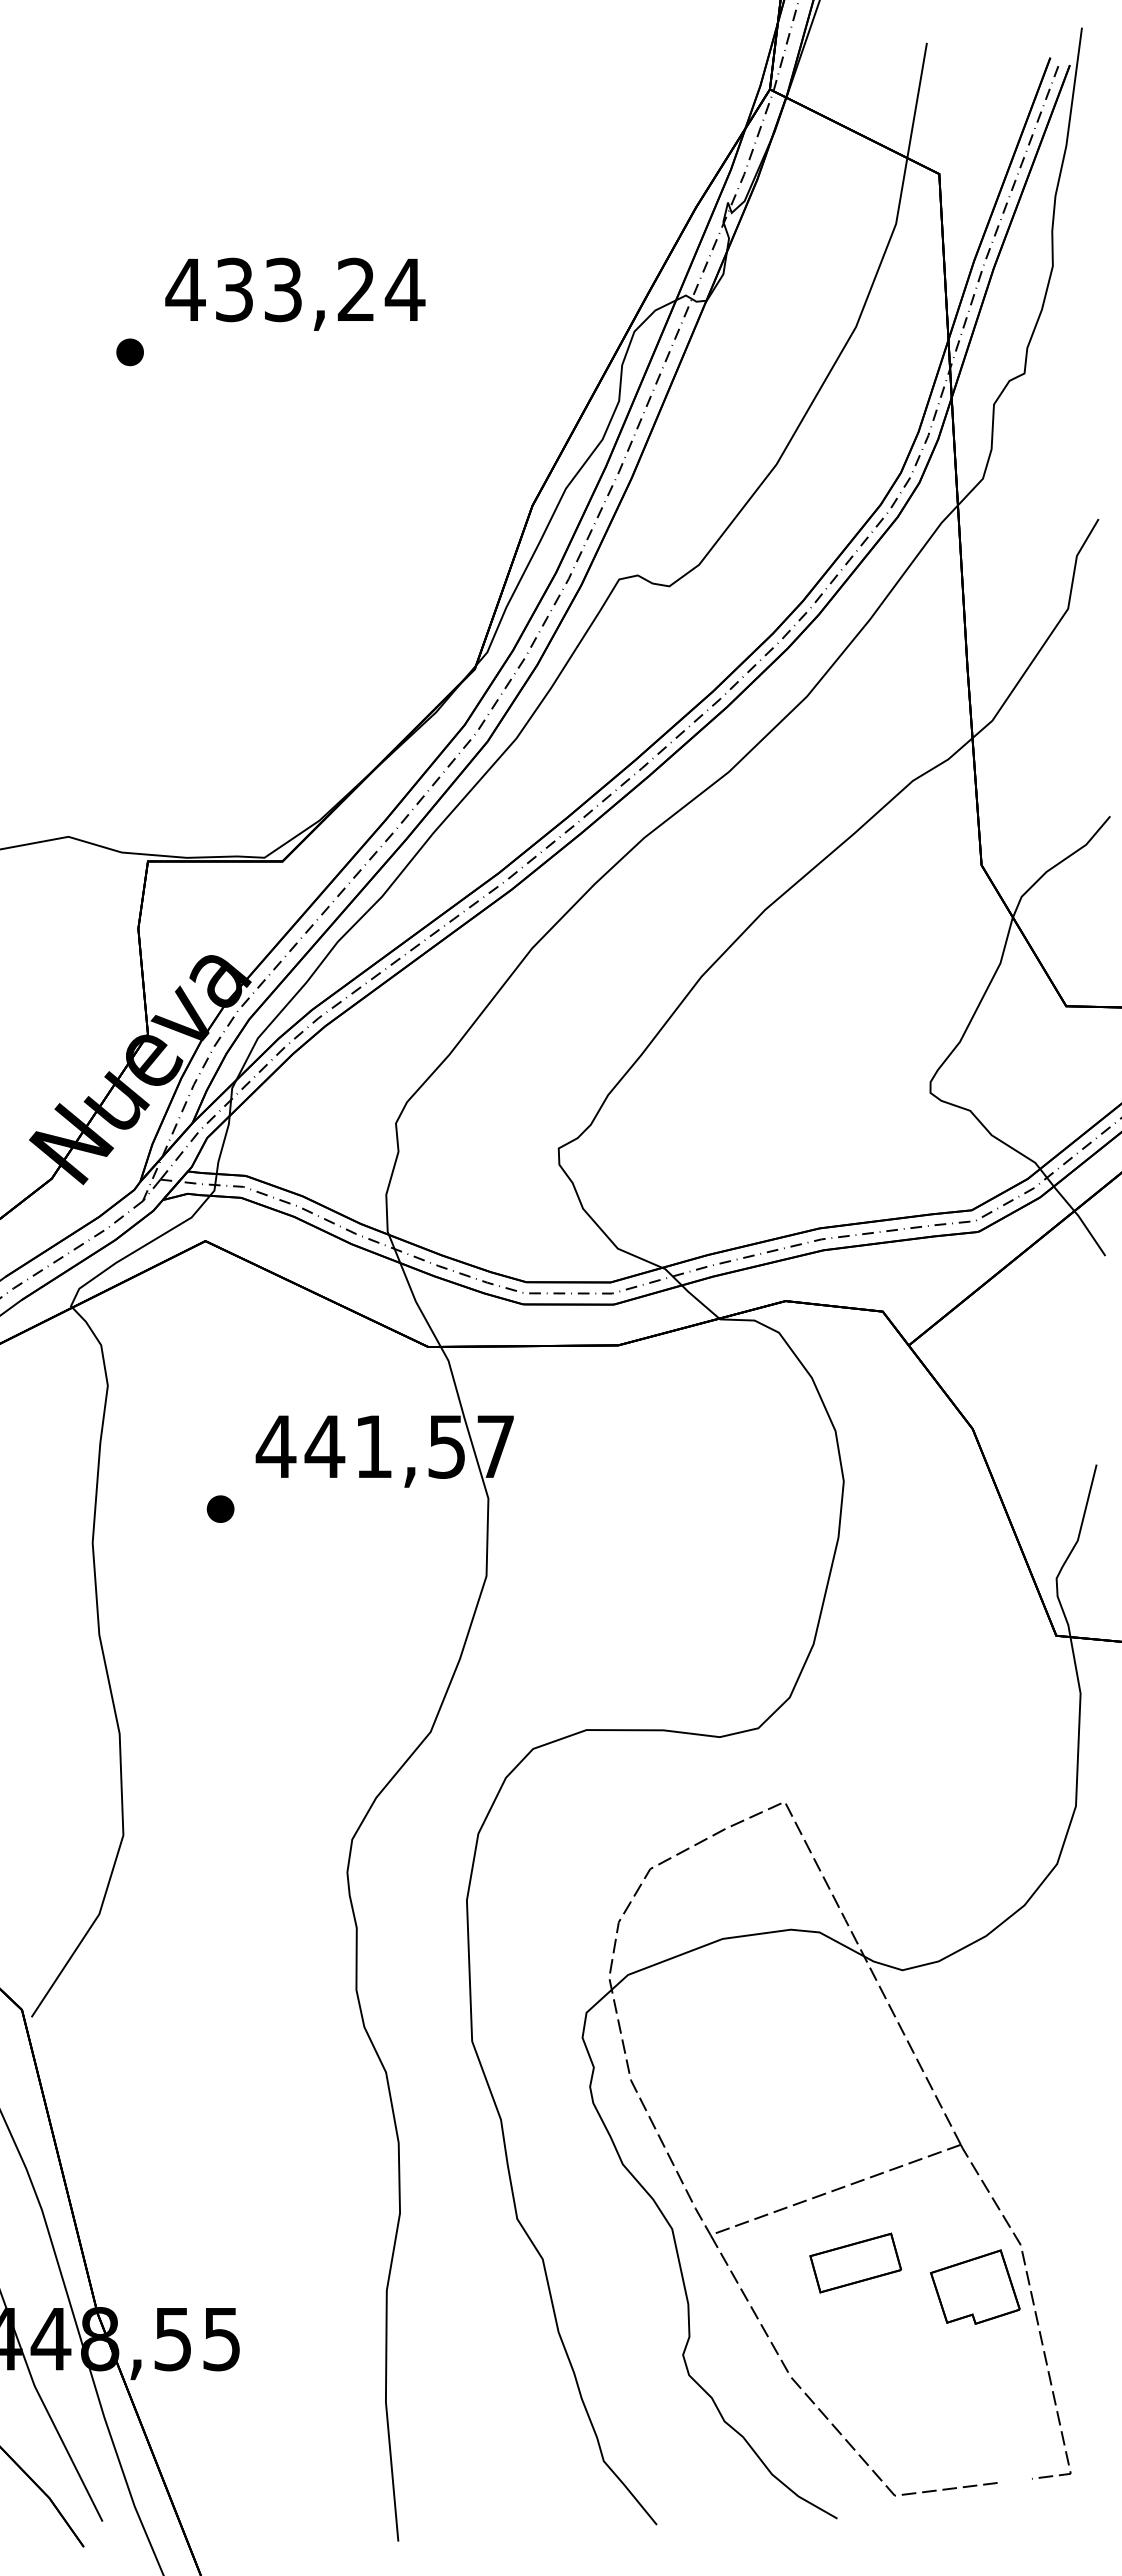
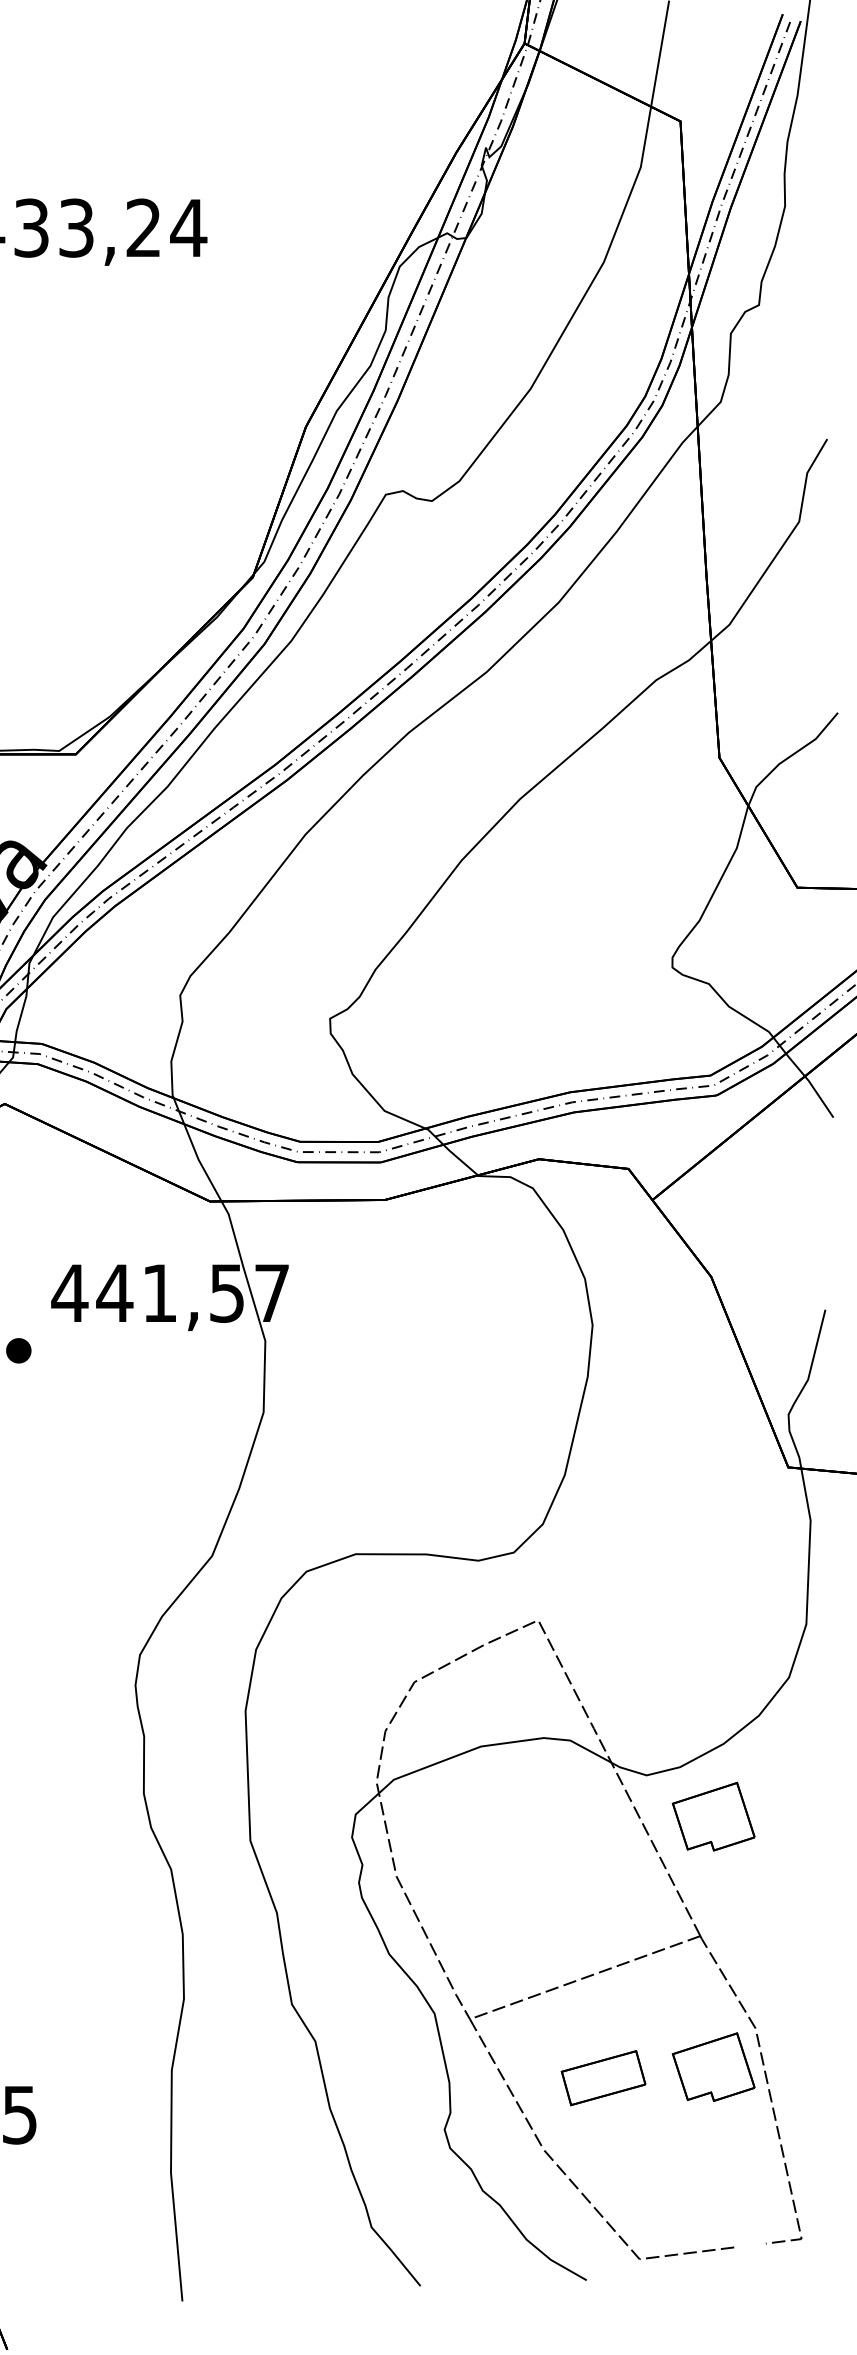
part: (975, 2014) -> (713, 1816), added
part: (855, 2262) -> (603, 2077), moved

